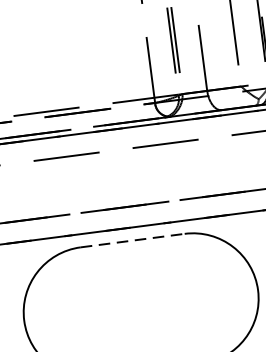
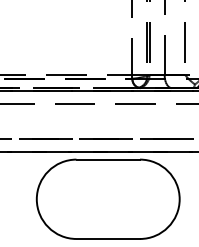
line: (133, 240) -> (108, 159), dashed -> solid

